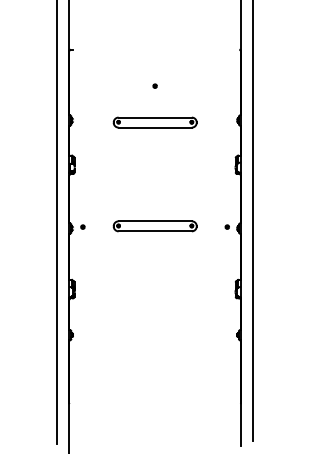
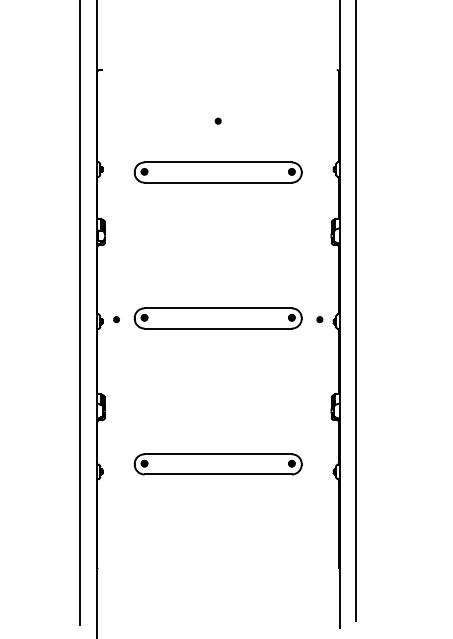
part: (155, 122) -> (218, 172), size x1.43
part: (155, 226) -> (218, 318), size x1.43
part: (155, 329) -> (218, 463), added

